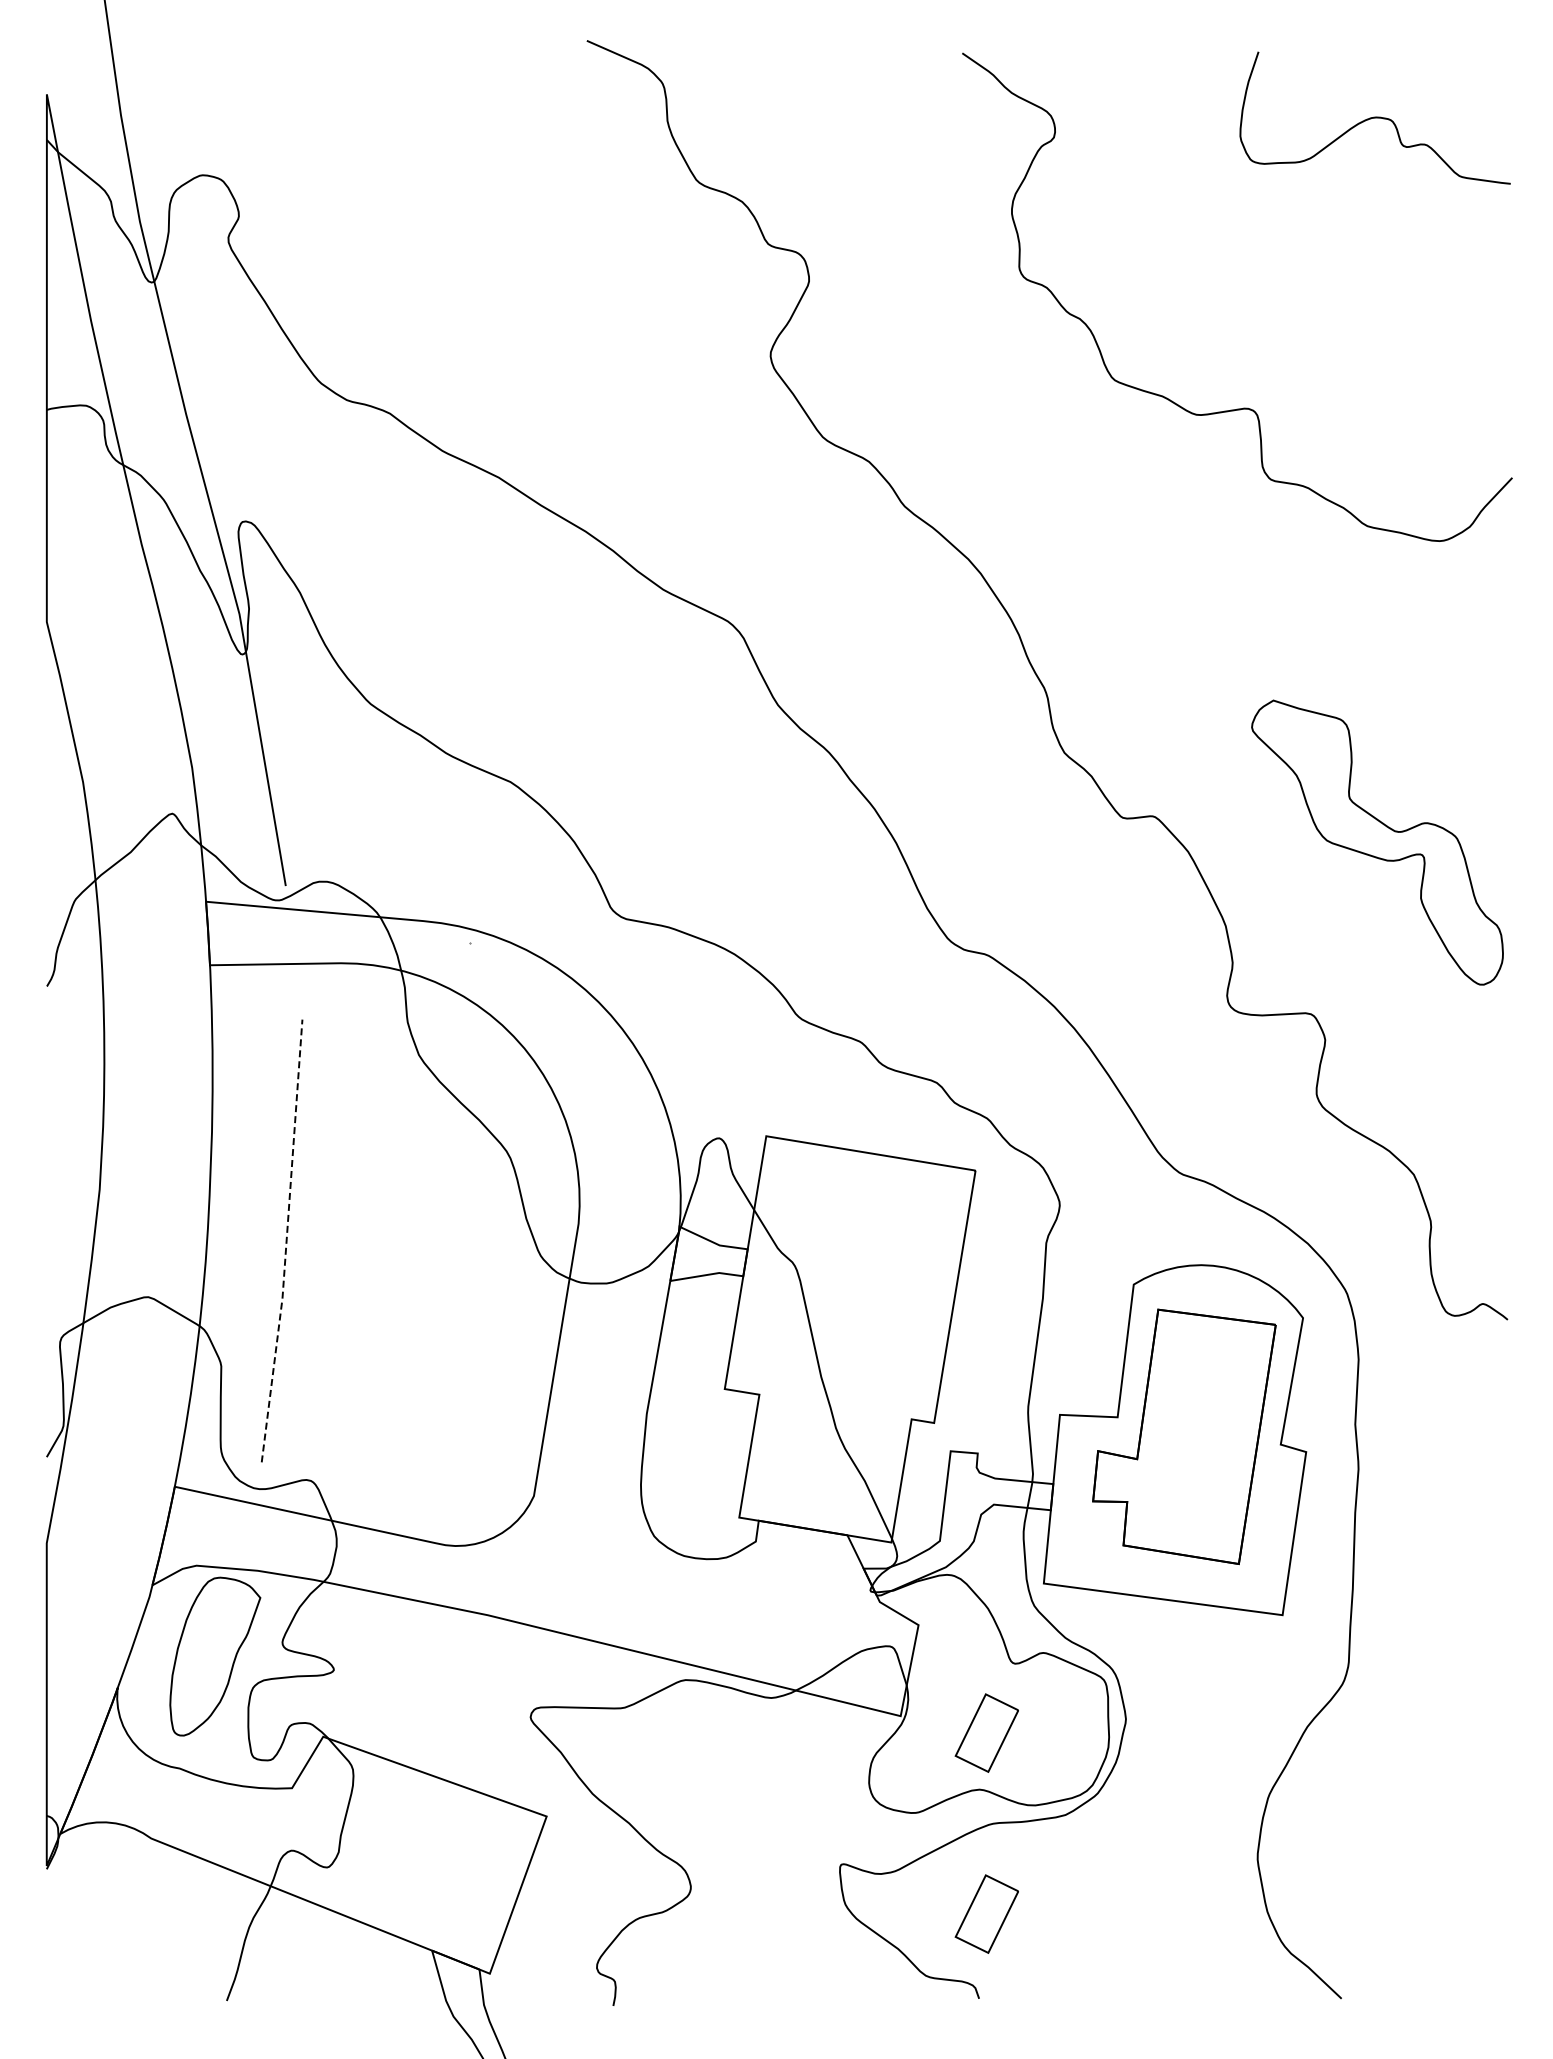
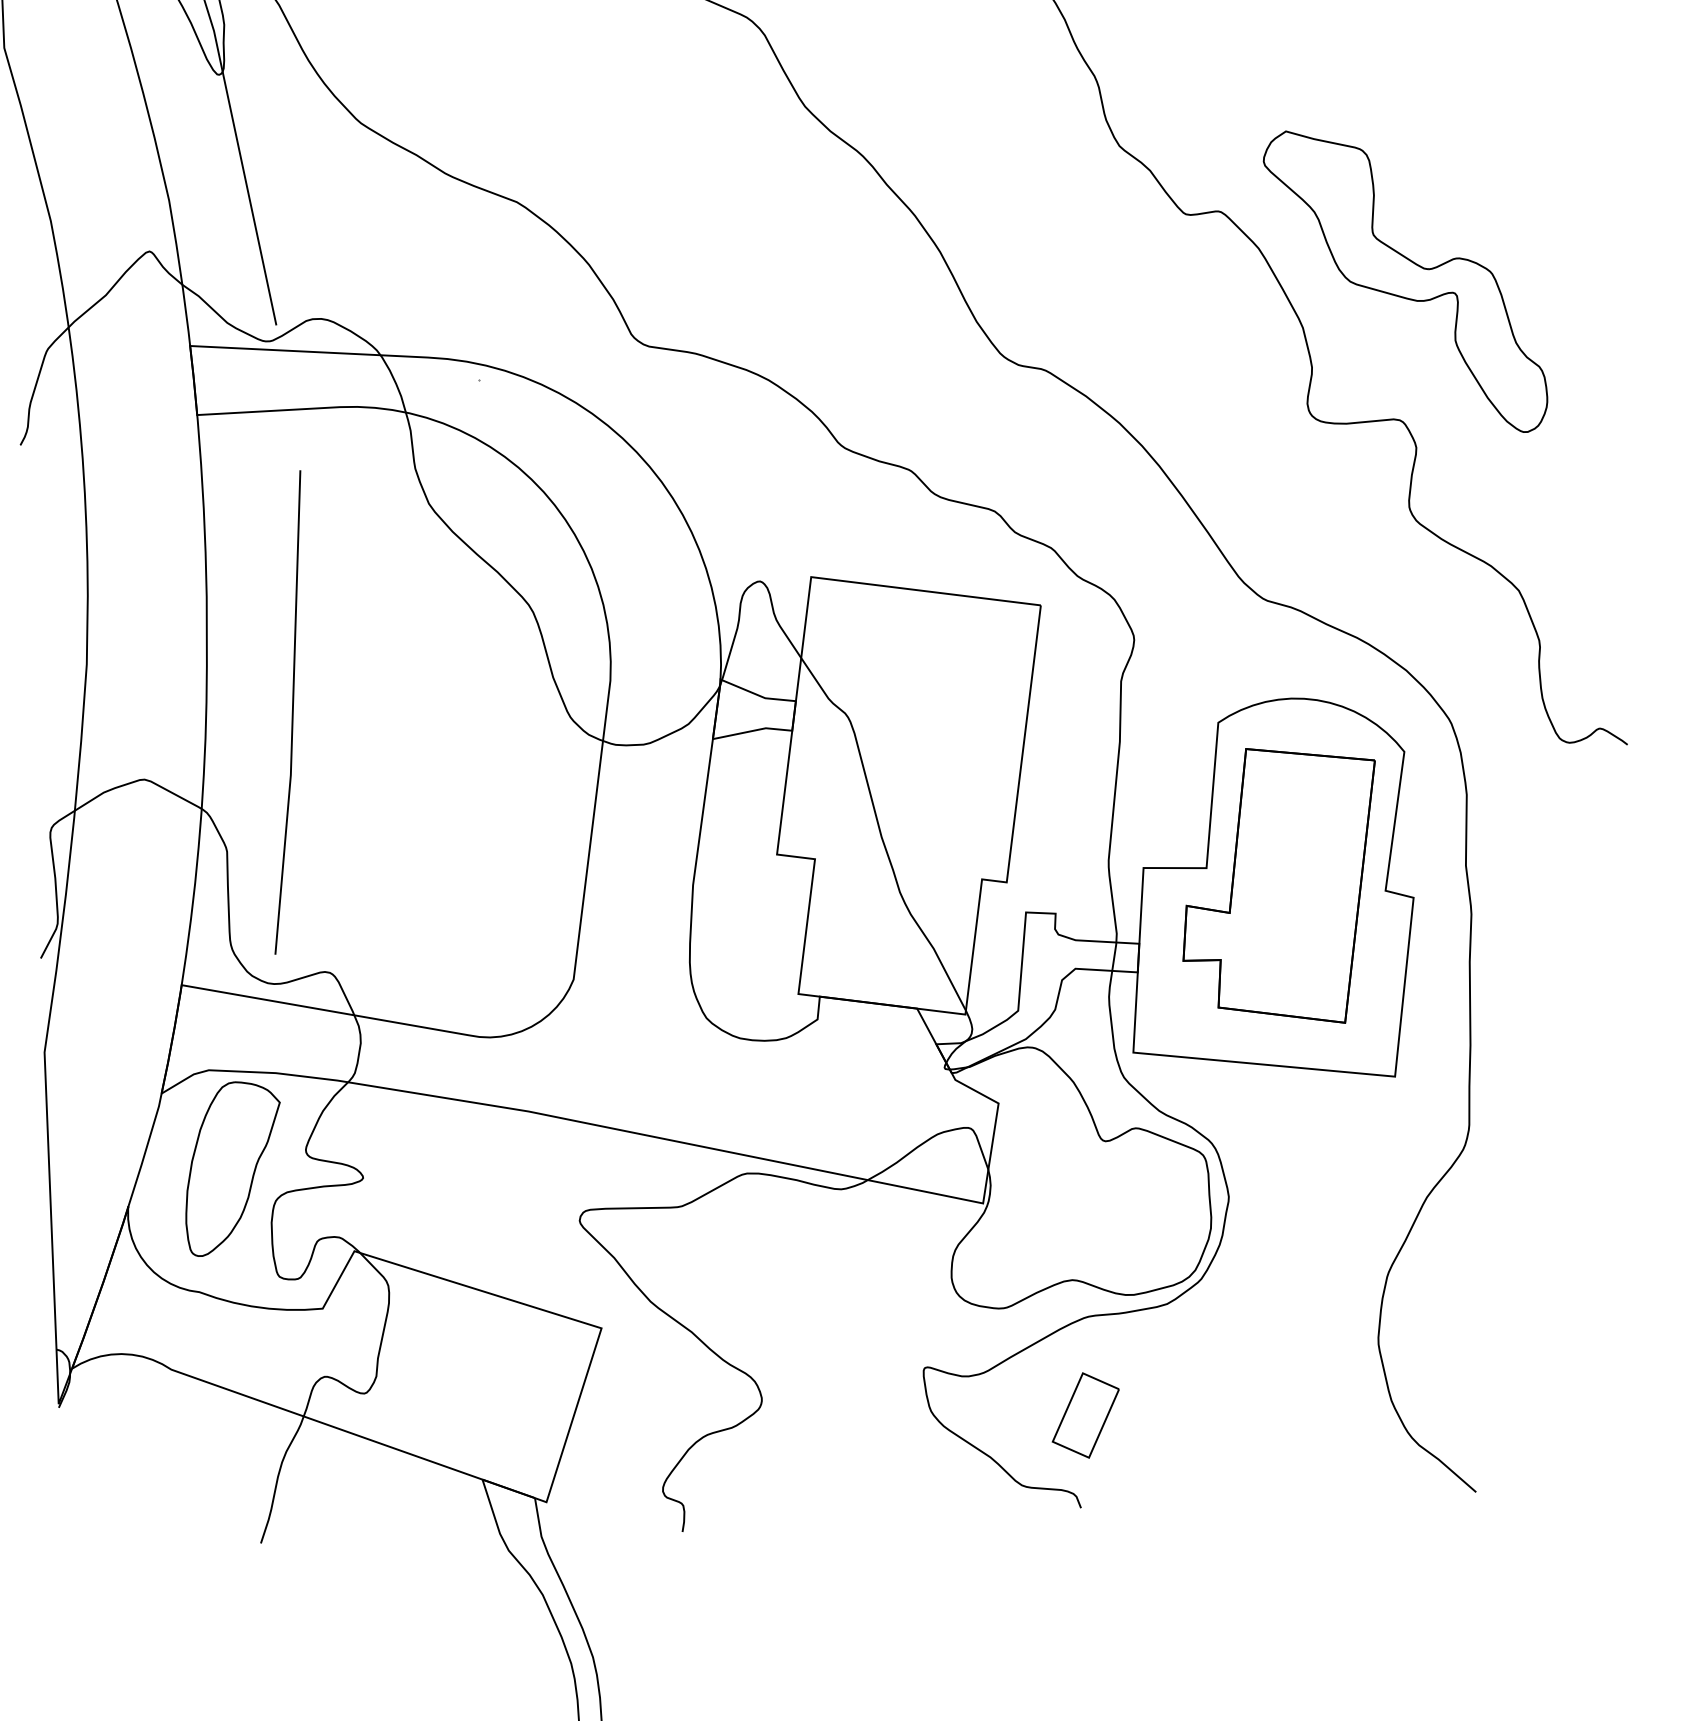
part: (1377, 842) -> (1405, 281), moved
line: (286, 1241) -> (292, 712), dashed -> solid
part: (986, 1732) -> (1077, 1217), removed

